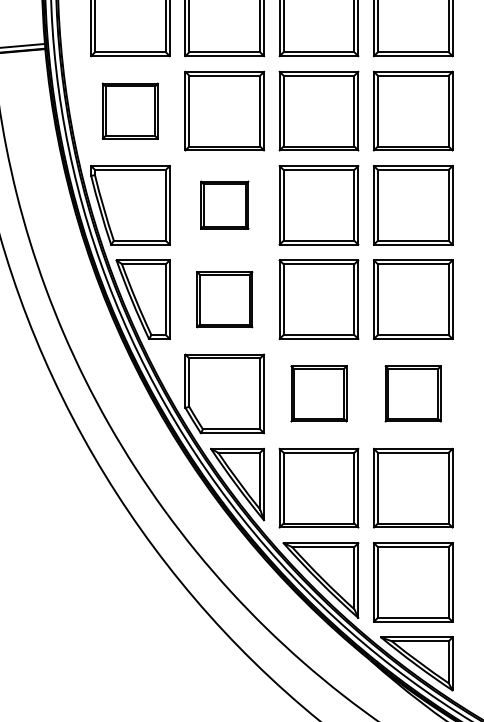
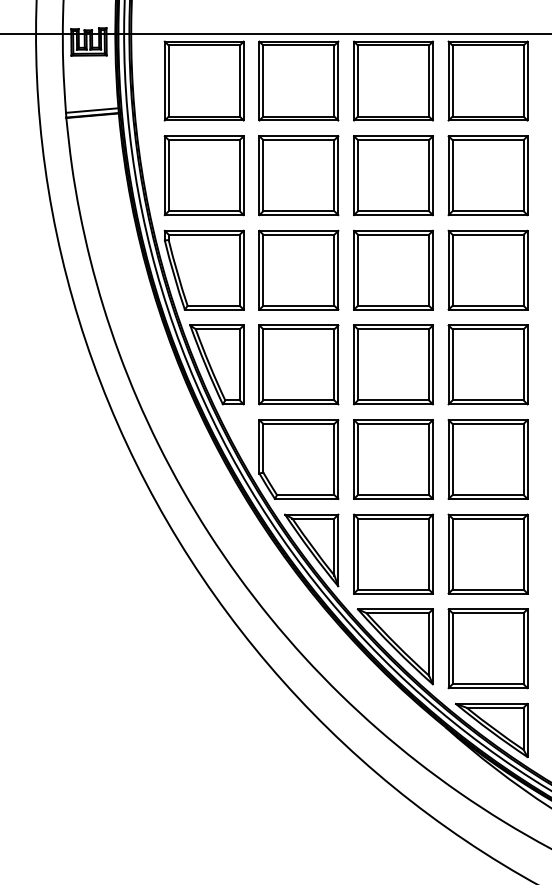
part: (129, 110) -> (203, 175), size x1.43
part: (224, 204) -> (298, 269), size x1.67
part: (224, 299) -> (298, 364), size x1.43
part: (319, 393) -> (393, 459), size x1.43
part: (412, 393) -> (487, 459), size x1.43

